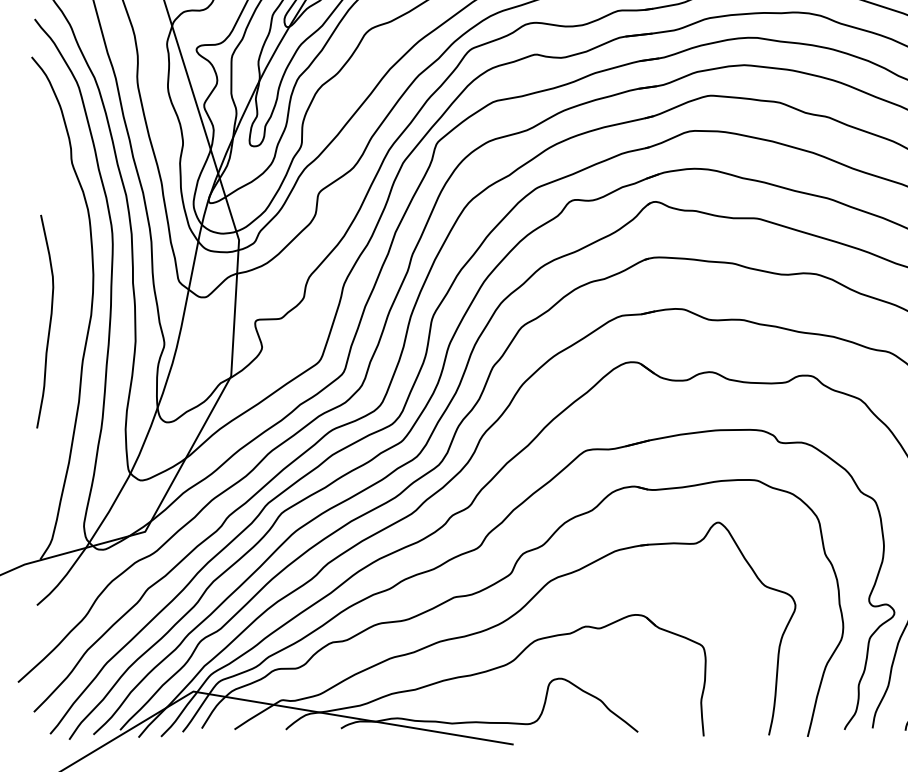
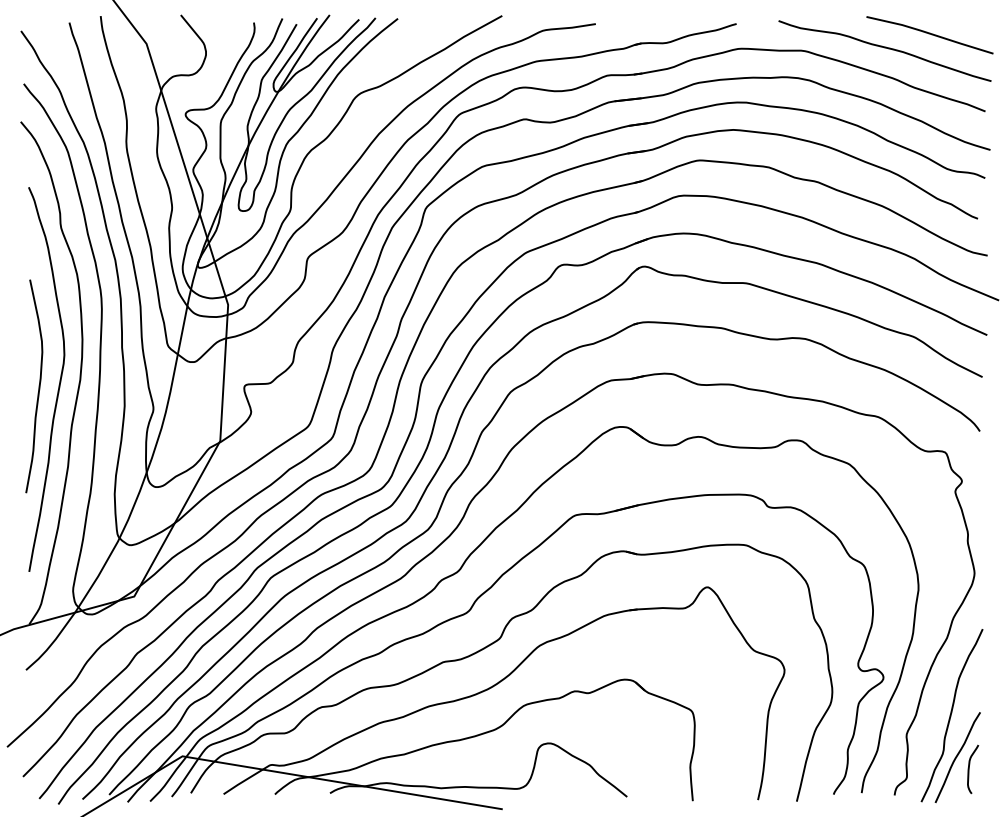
curve: (70, 314) -> (59, 379), added

